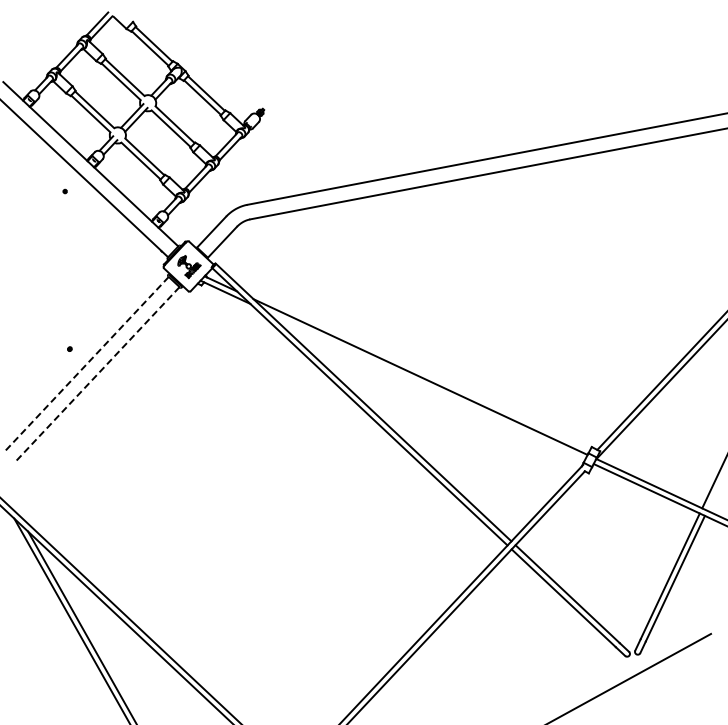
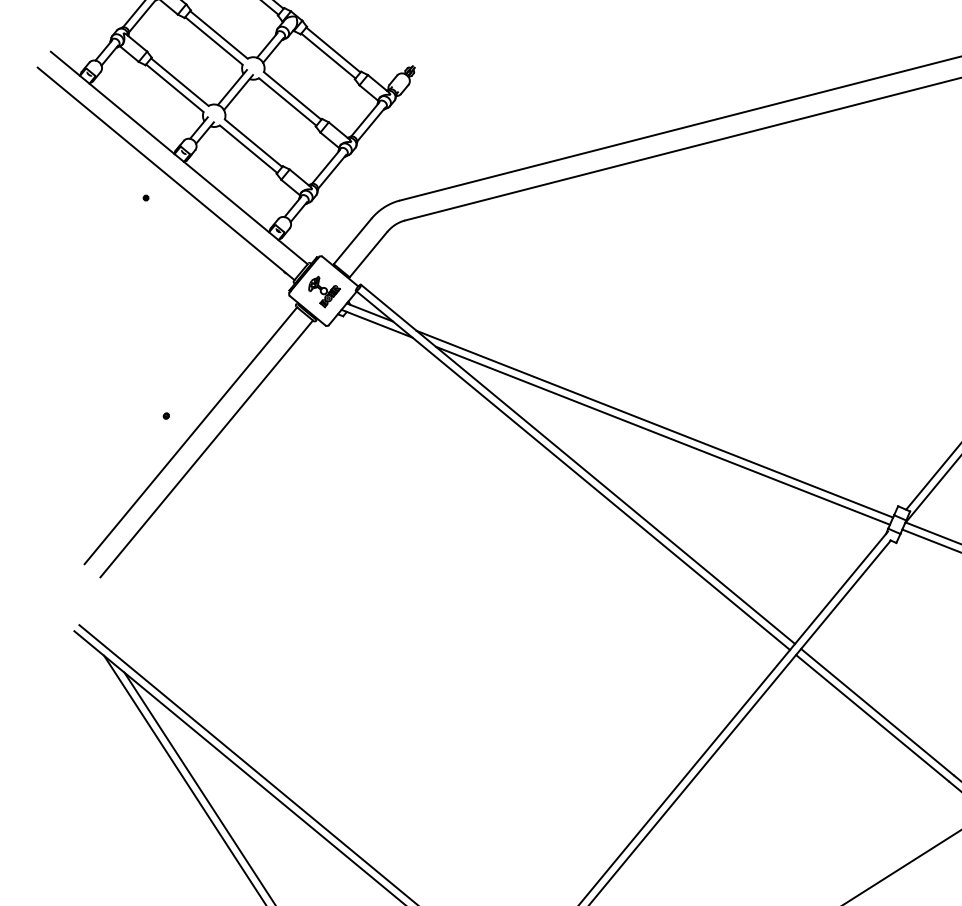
line: (86, 364) -> (190, 435), dashed -> solid
line: (97, 374) -> (206, 448), dashed -> solid
line: (425, 385) -> (662, 435), added

